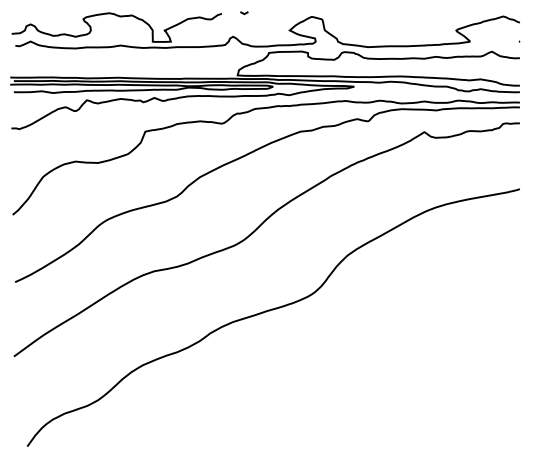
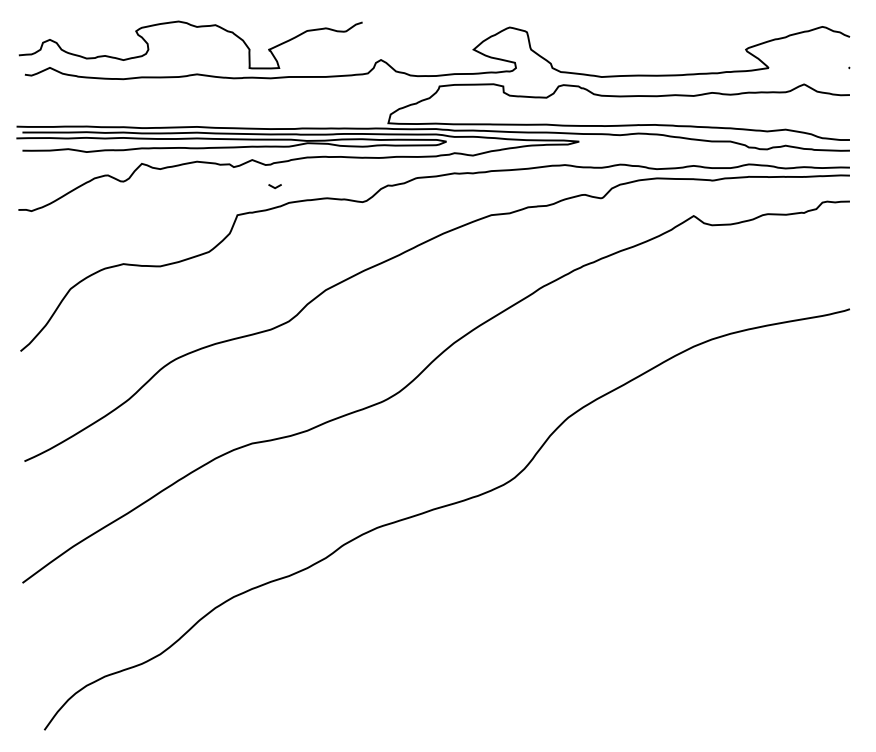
line: (244, 13) -> (275, 187), moved

